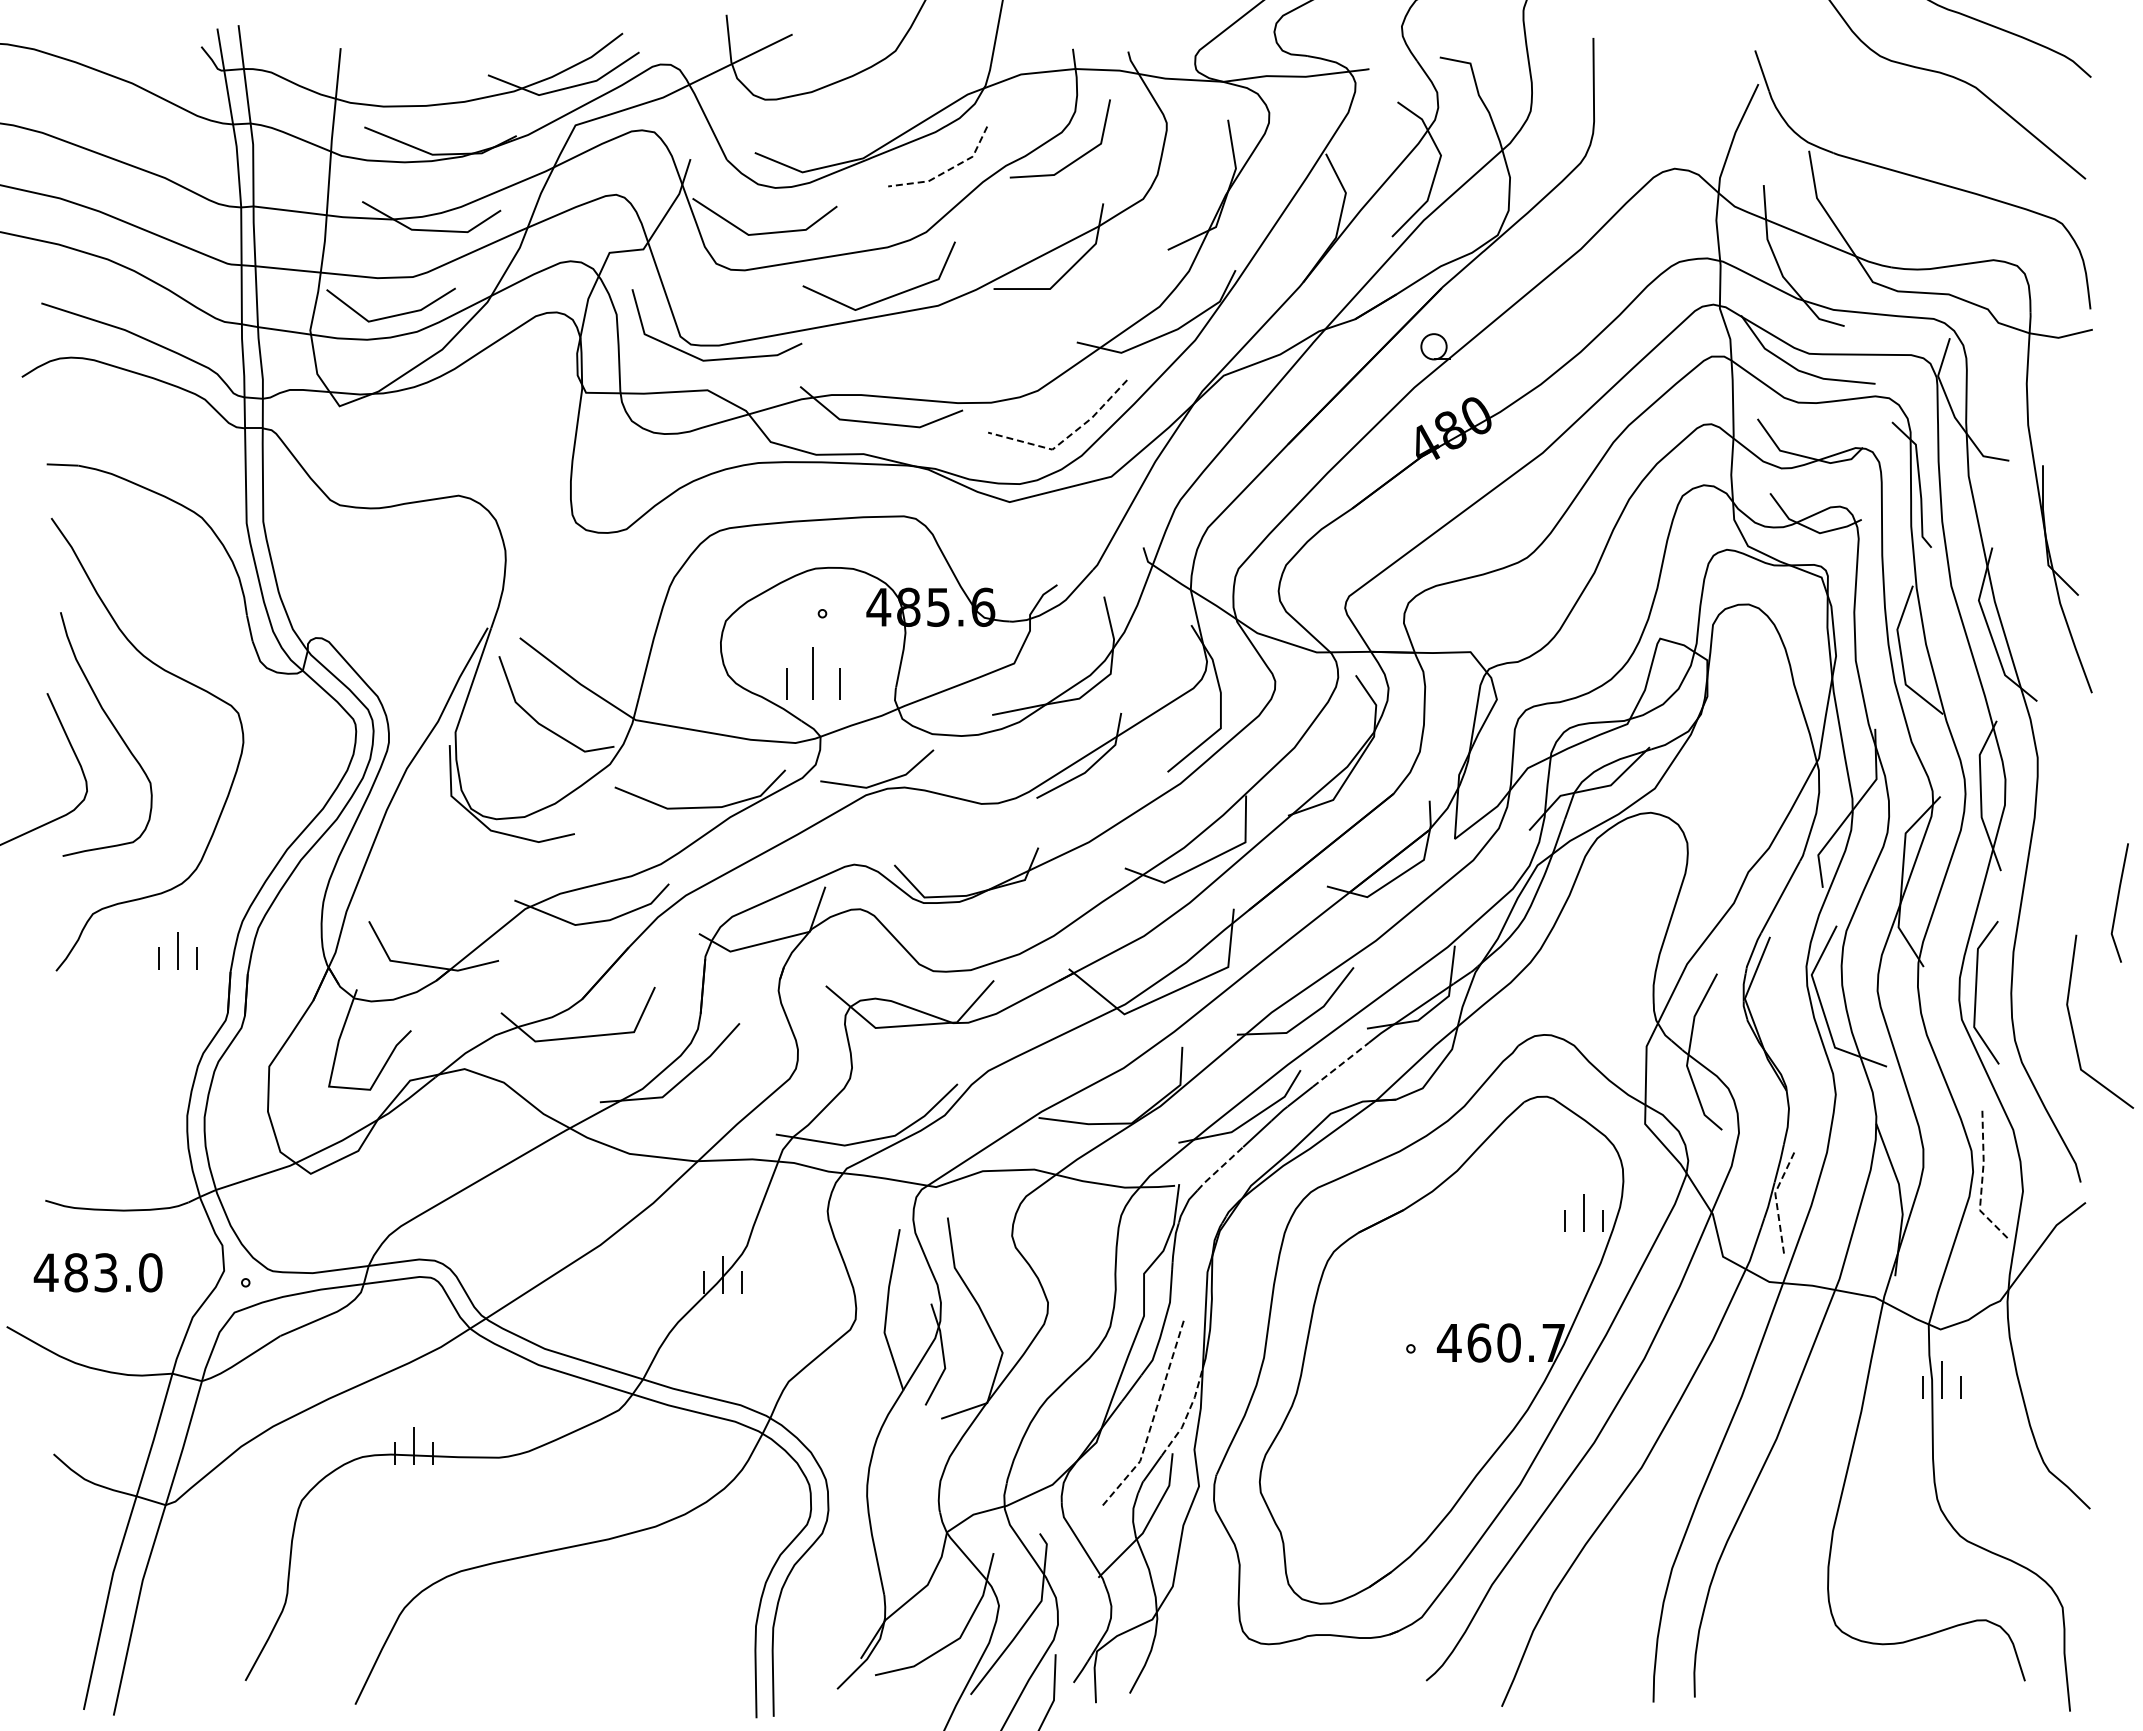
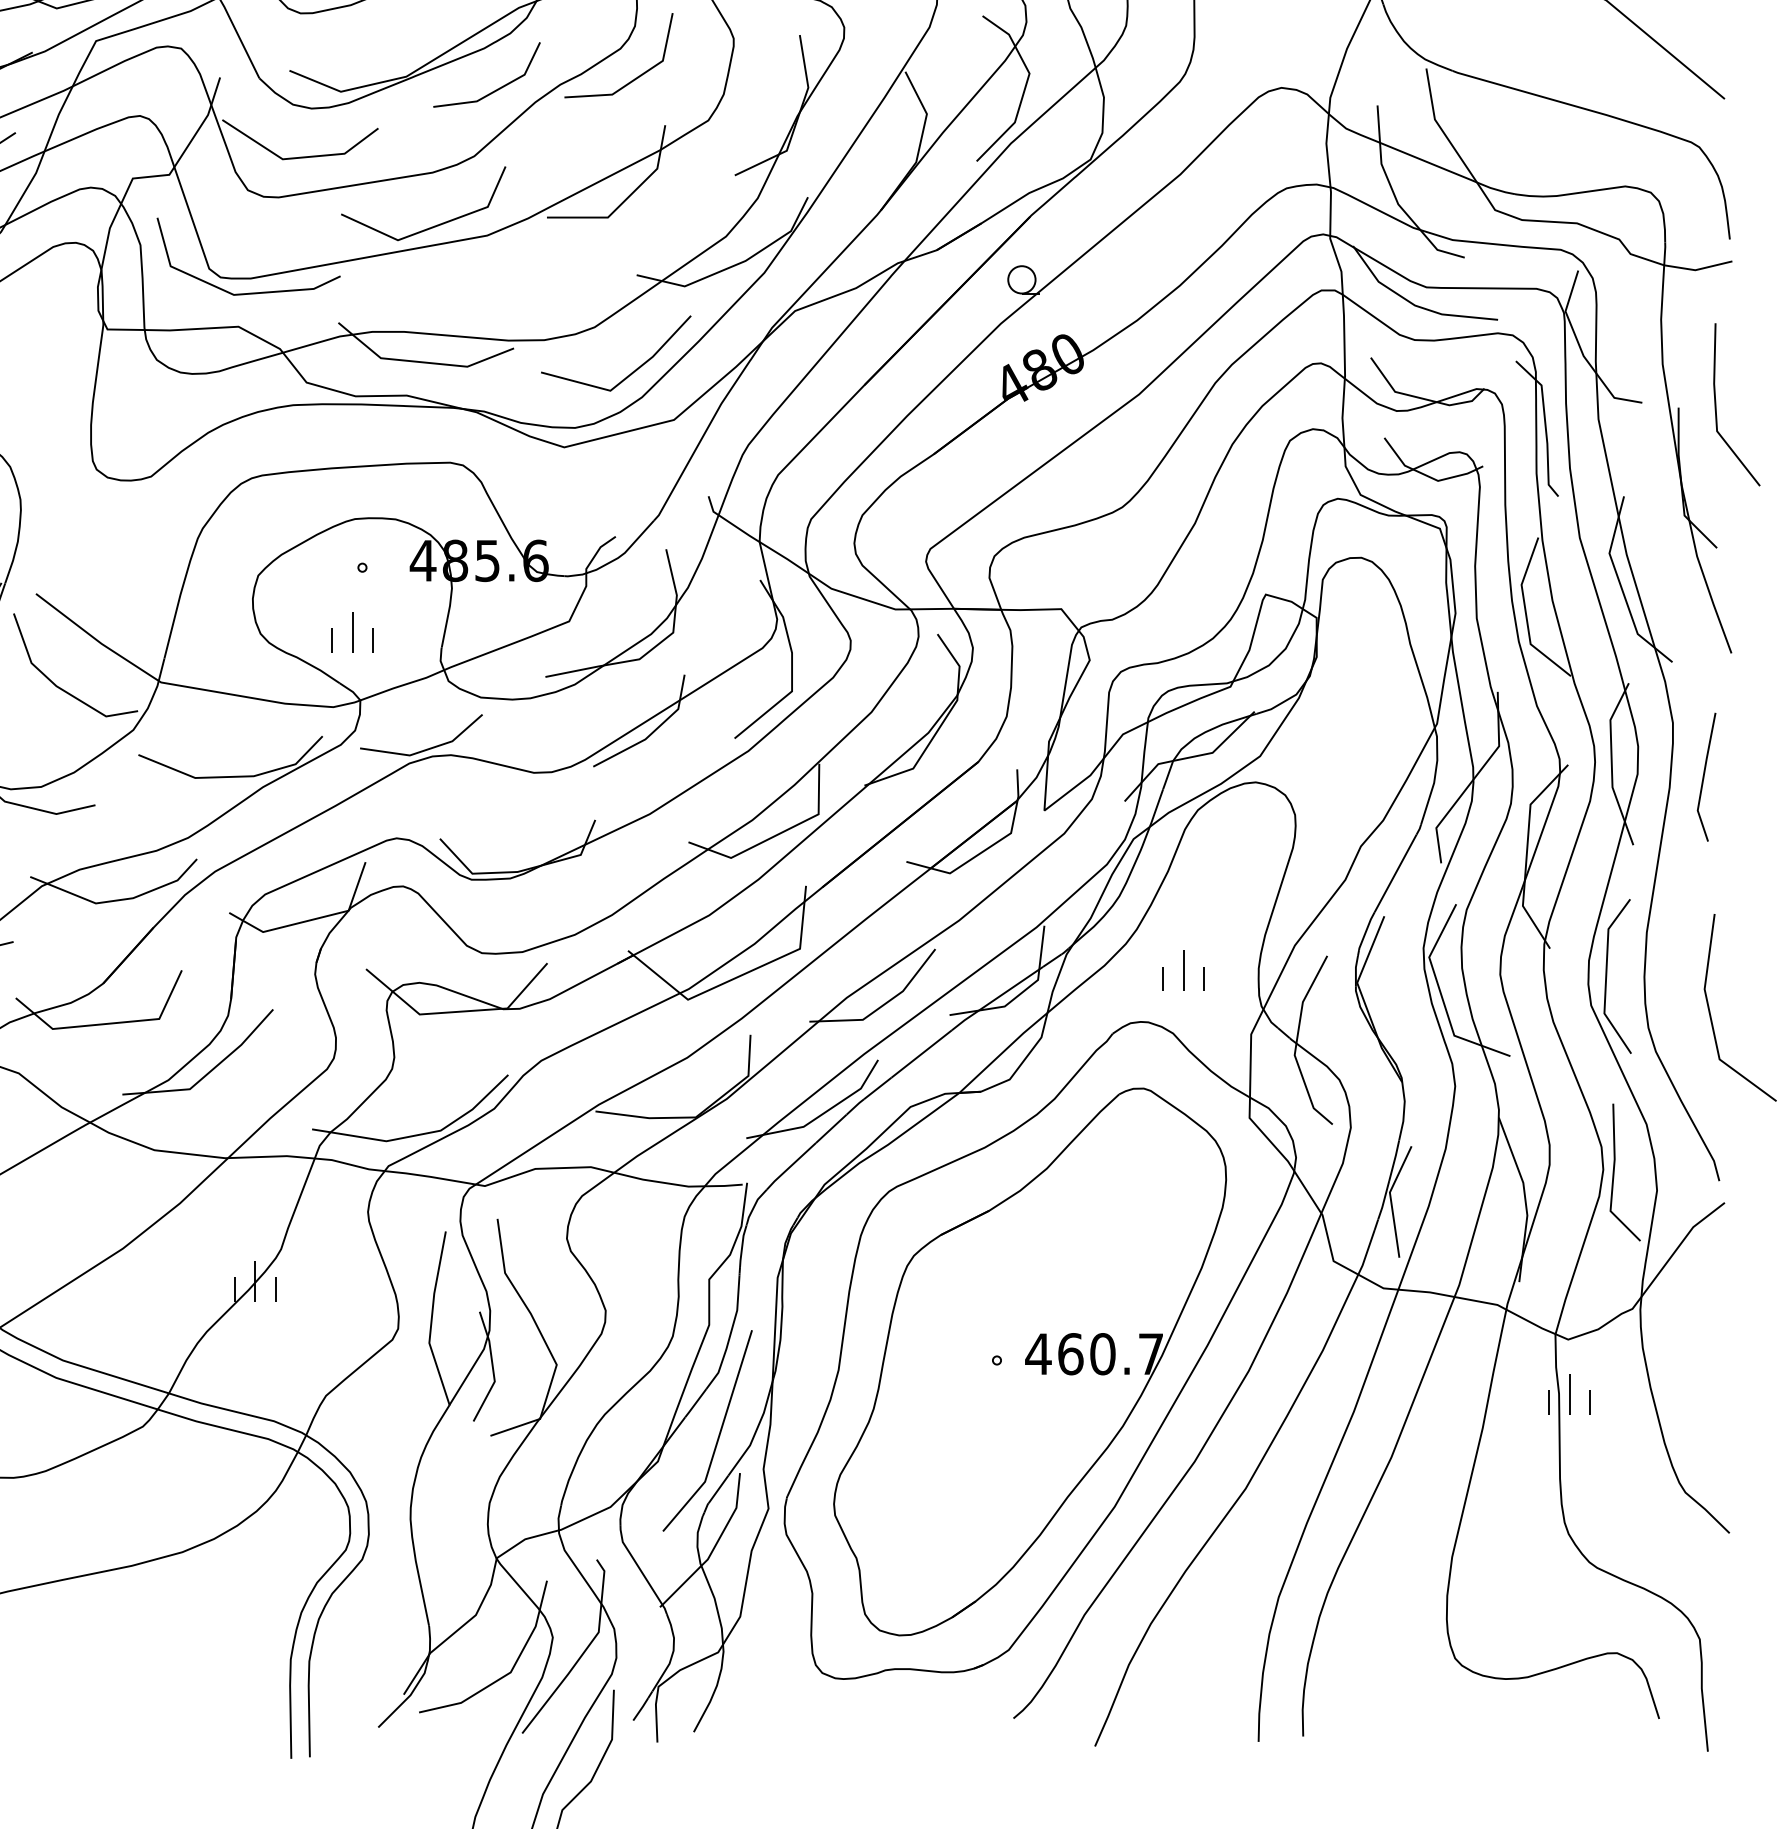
line: (947, 170) -> (497, 89), dashed -> solid
line: (1066, 438) -> (625, 378), dashed -> solid
line: (2078, 463) -> (1716, 405), added
part: (812, 673) -> (351, 632), size x0.71
line: (2118, 902) -> (1705, 776), moved
line: (1341, 1064) -> (922, 1053), dashed -> solid
line: (1219, 1168) -> (790, 1165), dashed -> solid
line: (1982, 1180) -> (1613, 1178), dashed -> solid
line: (1776, 1198) -> (1391, 1198), dashed -> solid
part: (1583, 1212) -> (1183, 969), moved
line: (1187, 1413) -> (756, 1430), dashed -> solid
line: (1152, 1420) -> (718, 1437), dashed -> solid

